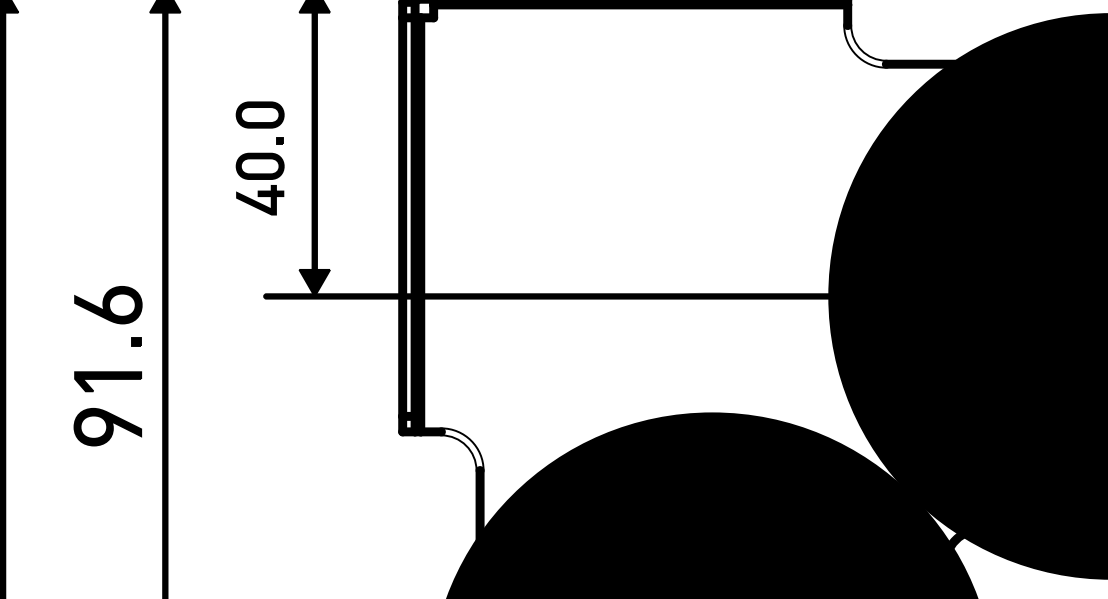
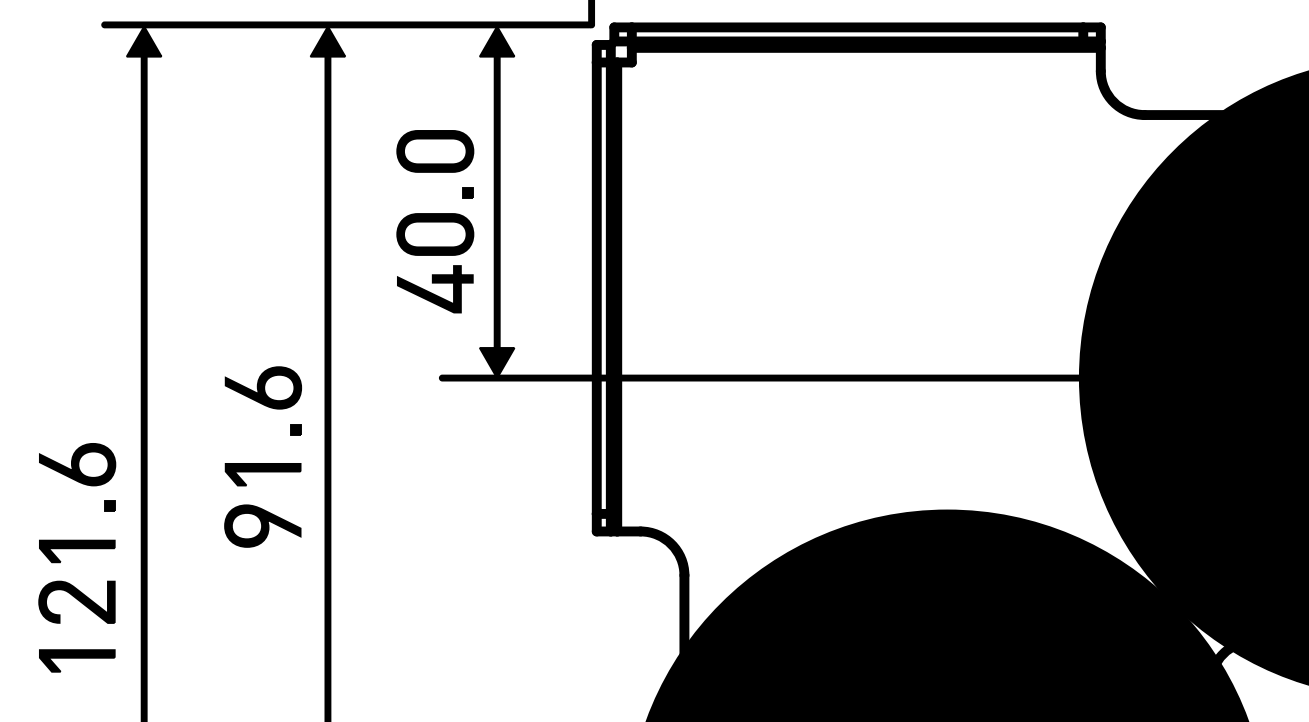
fill: (866, 45) -> (1122, 93), added
part: (260, 158) -> (435, 221), size x1.43
fill: (460, 451) -> (662, 553), added

